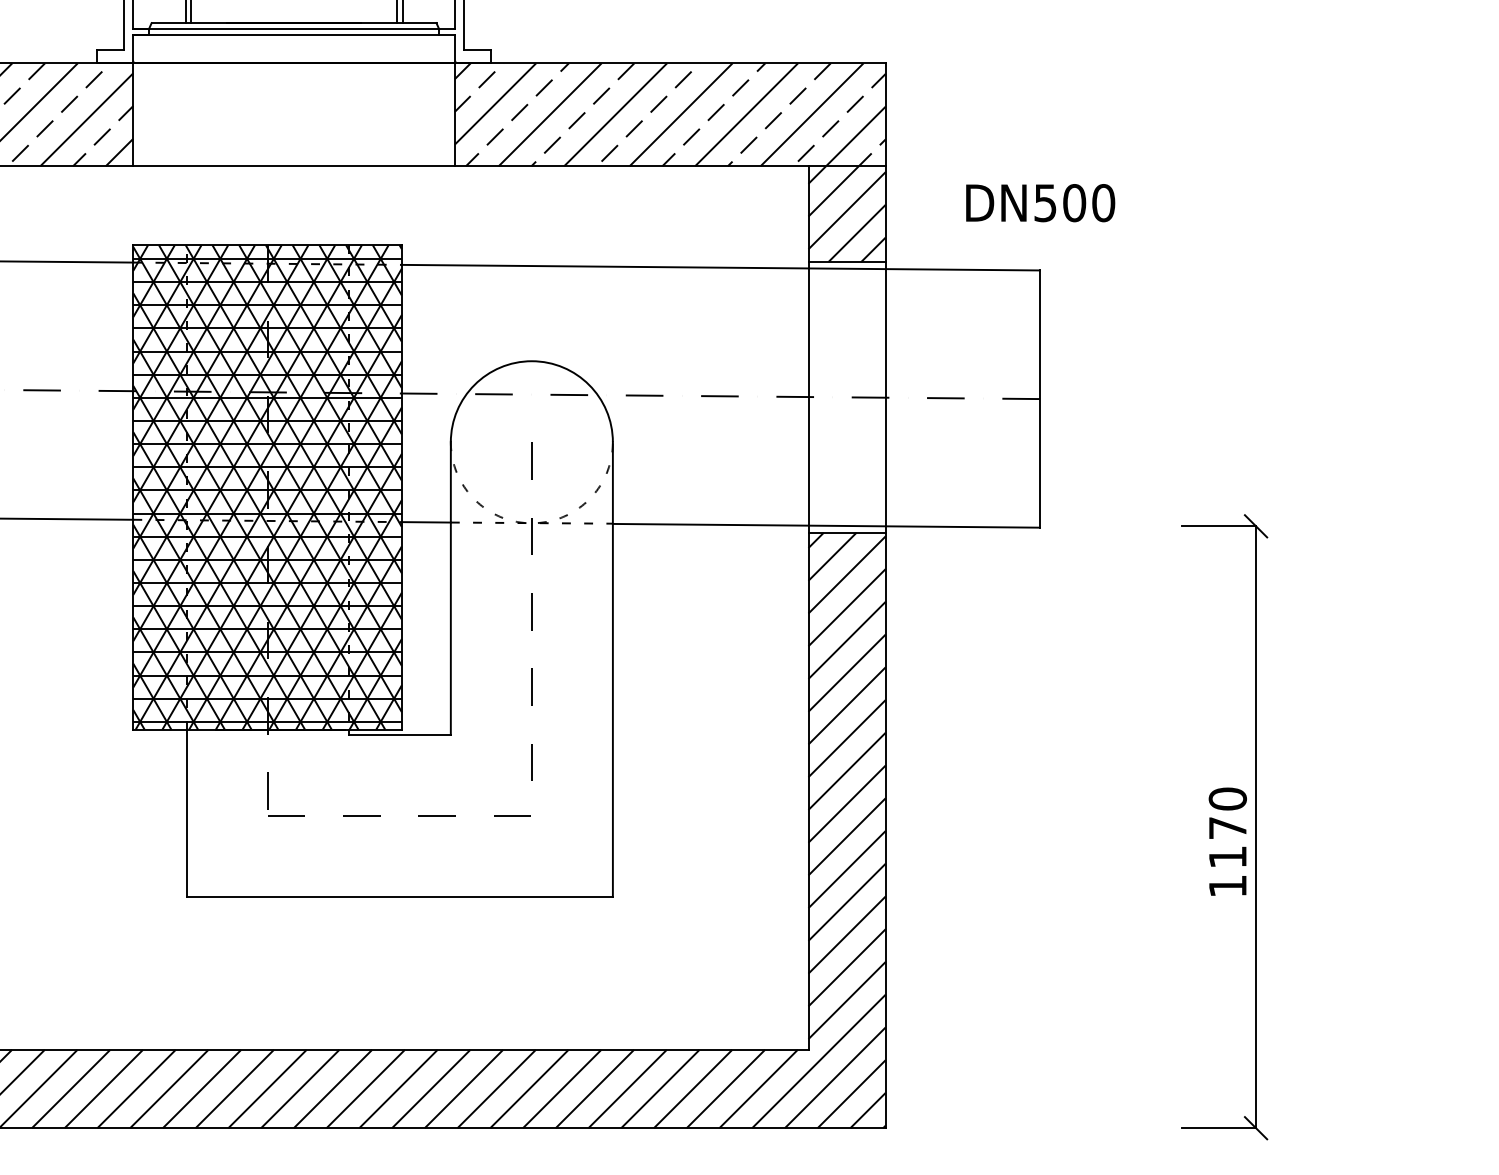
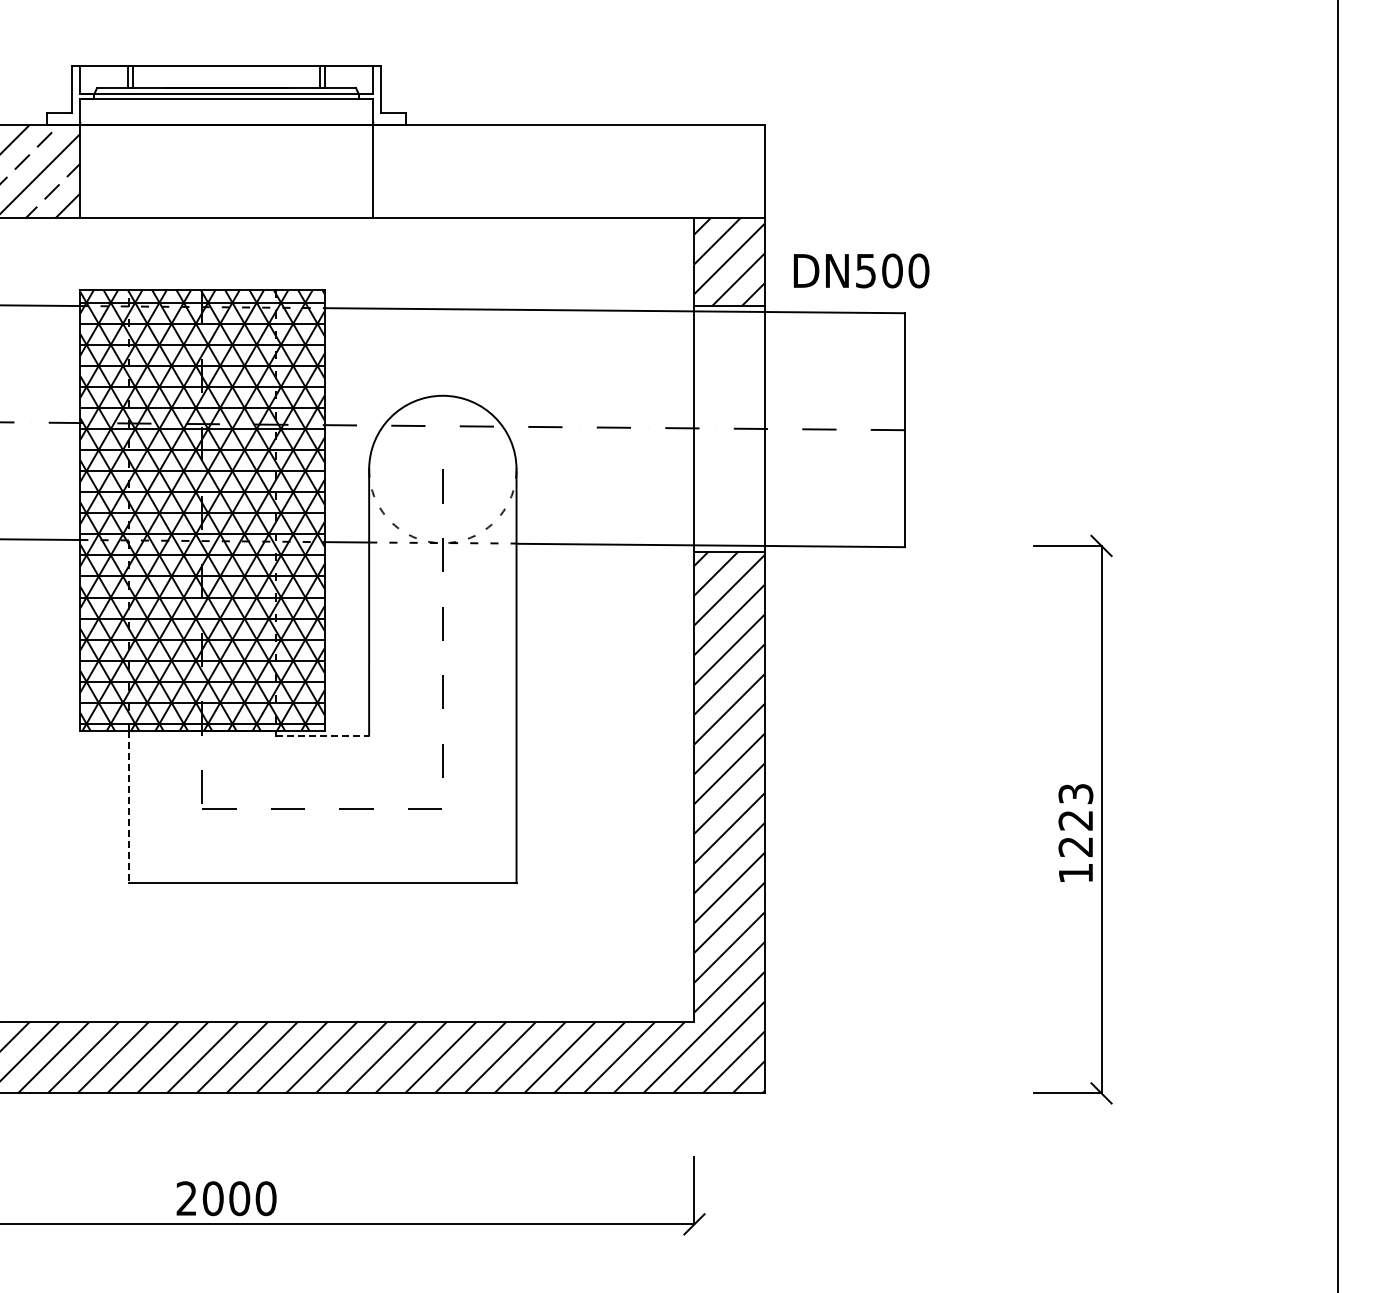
hatch: (670, 114) -> (568, 171), removed
text: (1040, 202) -> (861, 270), moved
line: (400, 734) -> (323, 735), solid -> dashed
line: (186, 813) -> (128, 807), solid -> dashed
text: (1227, 828) -> (1075, 820), 1170 -> 1223

